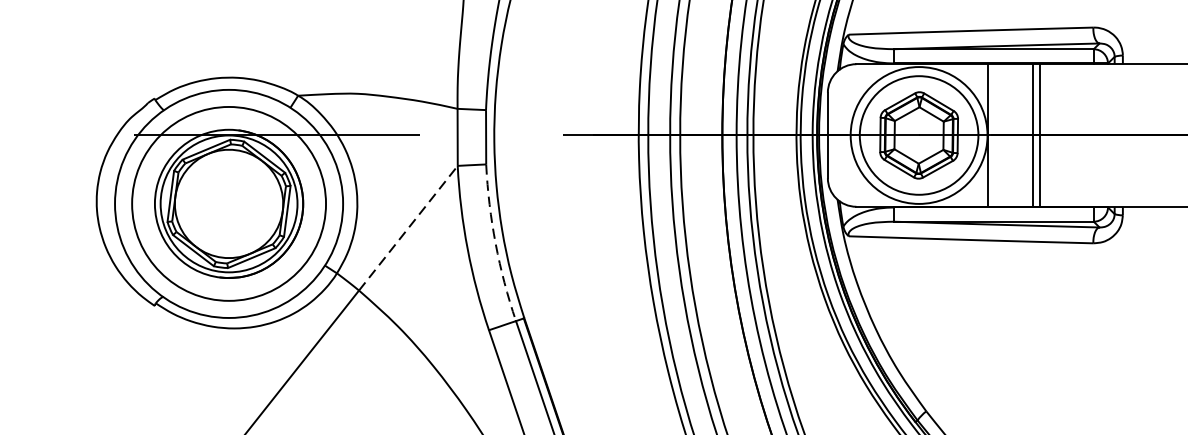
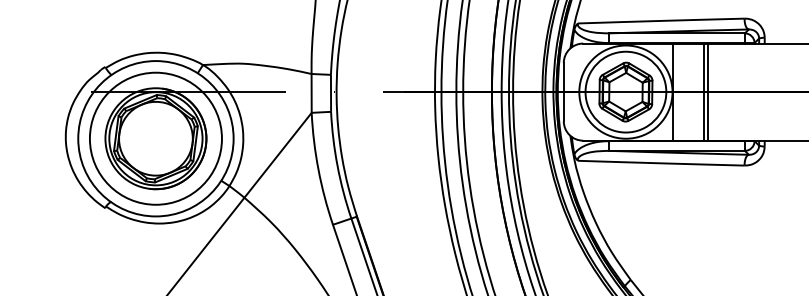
line: (409, 227) -> (278, 154), dashed -> solid
arc: (495, 243) -> (337, 165), dashed -> solid

